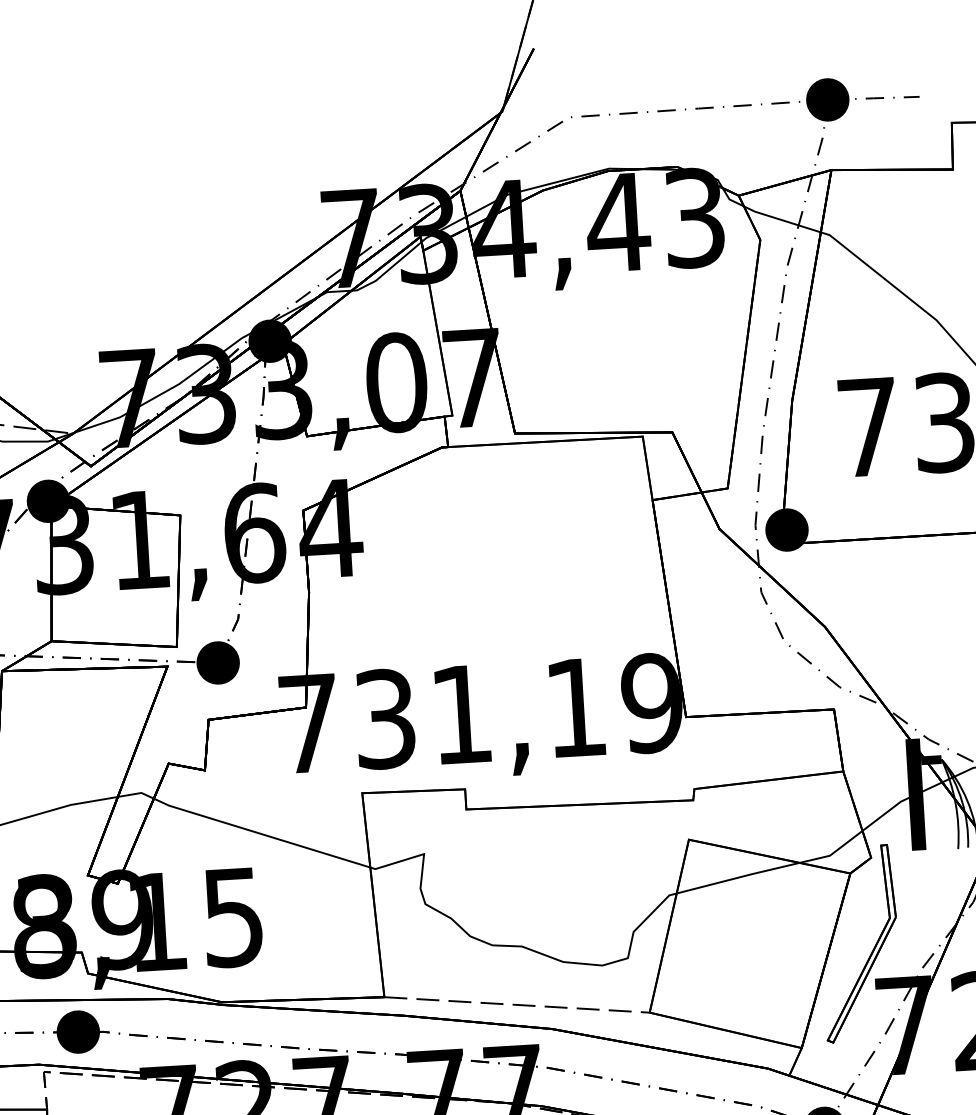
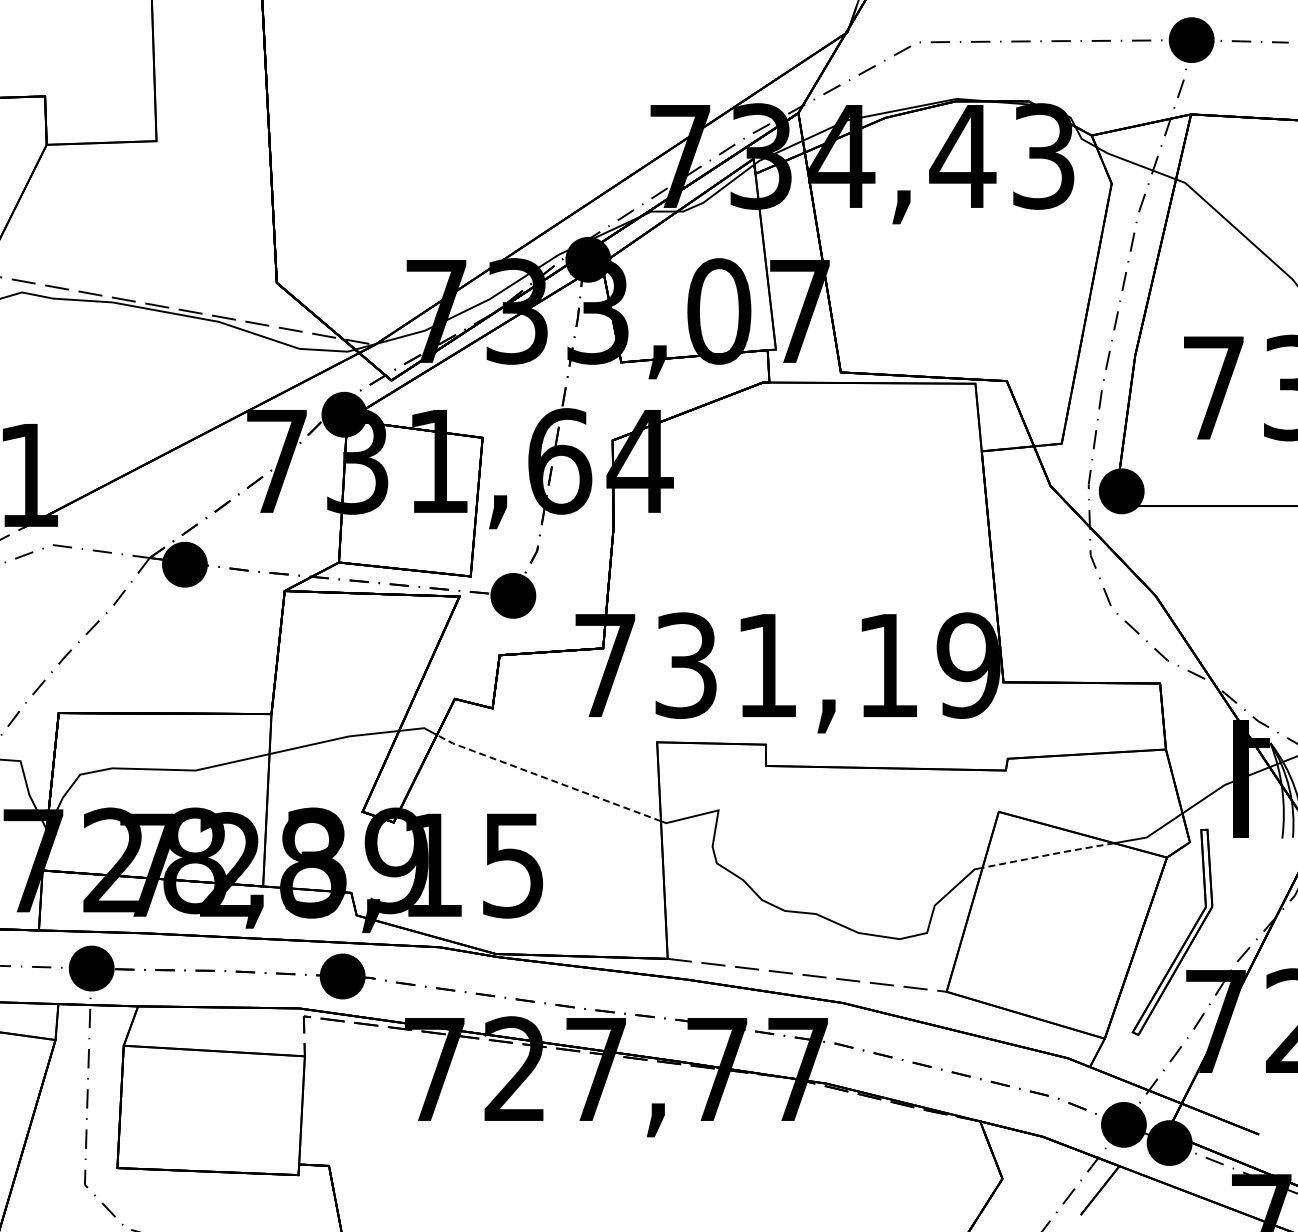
line: (260, 833) -> (547, 778), solid -> dashed
line: (738, 877) -> (1048, 854), solid -> dashed

